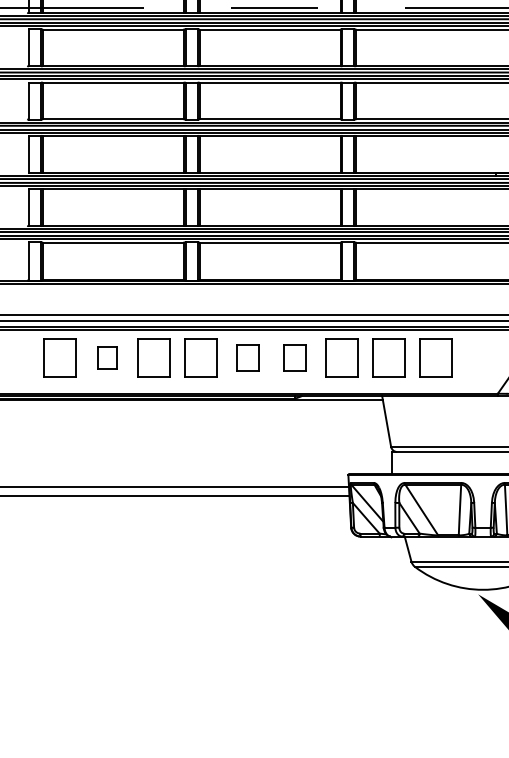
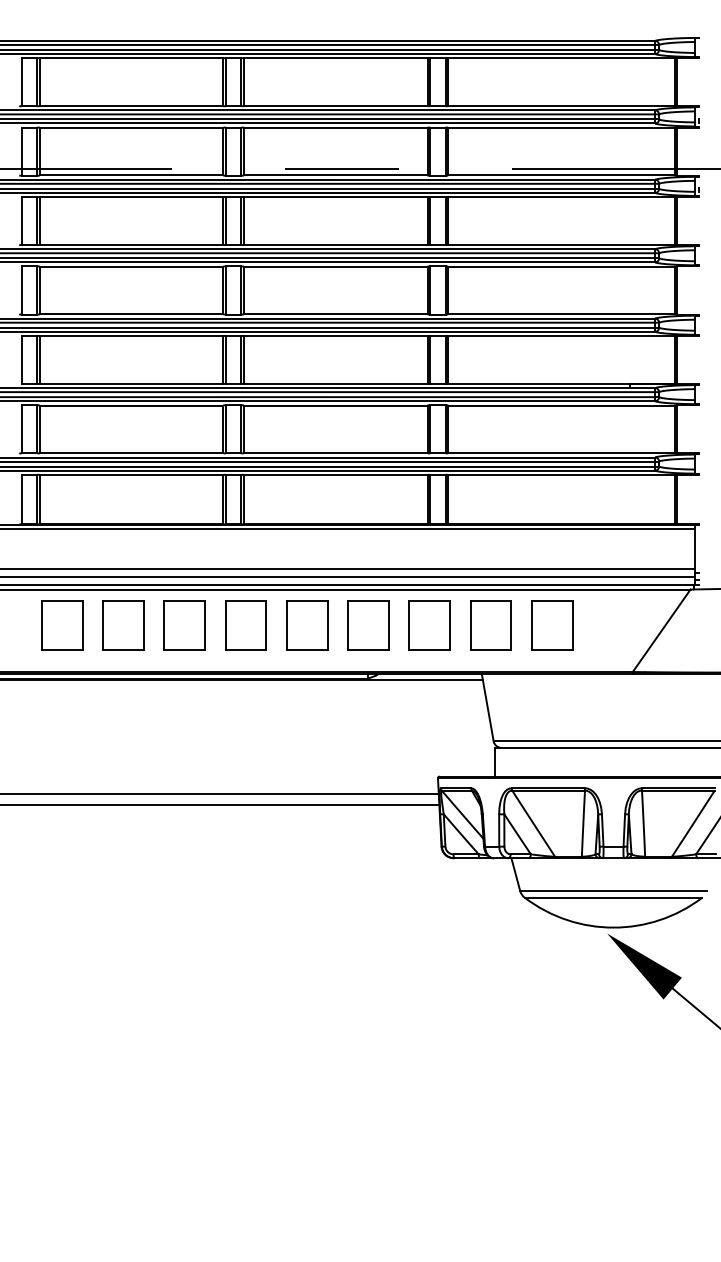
part: (107, 358) -> (123, 625), size x1.67
part: (248, 358) -> (307, 625), size x1.43
part: (295, 358) -> (368, 625), size x1.43

